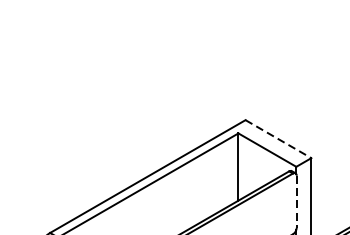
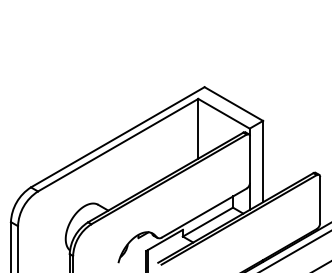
line: (278, 139) -> (233, 104), dashed -> solid
line: (297, 202) -> (250, 160), dashed -> solid

